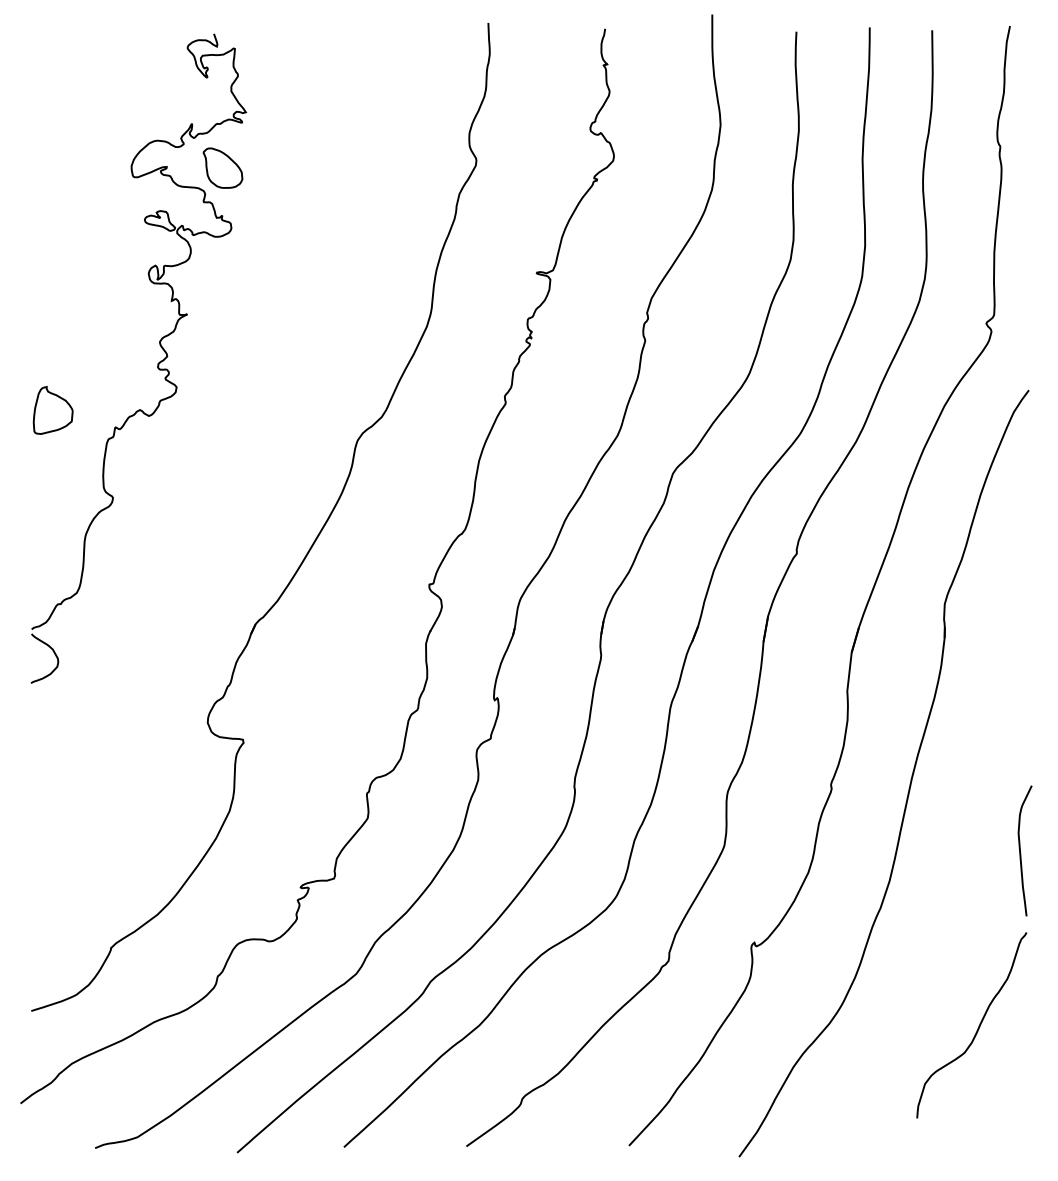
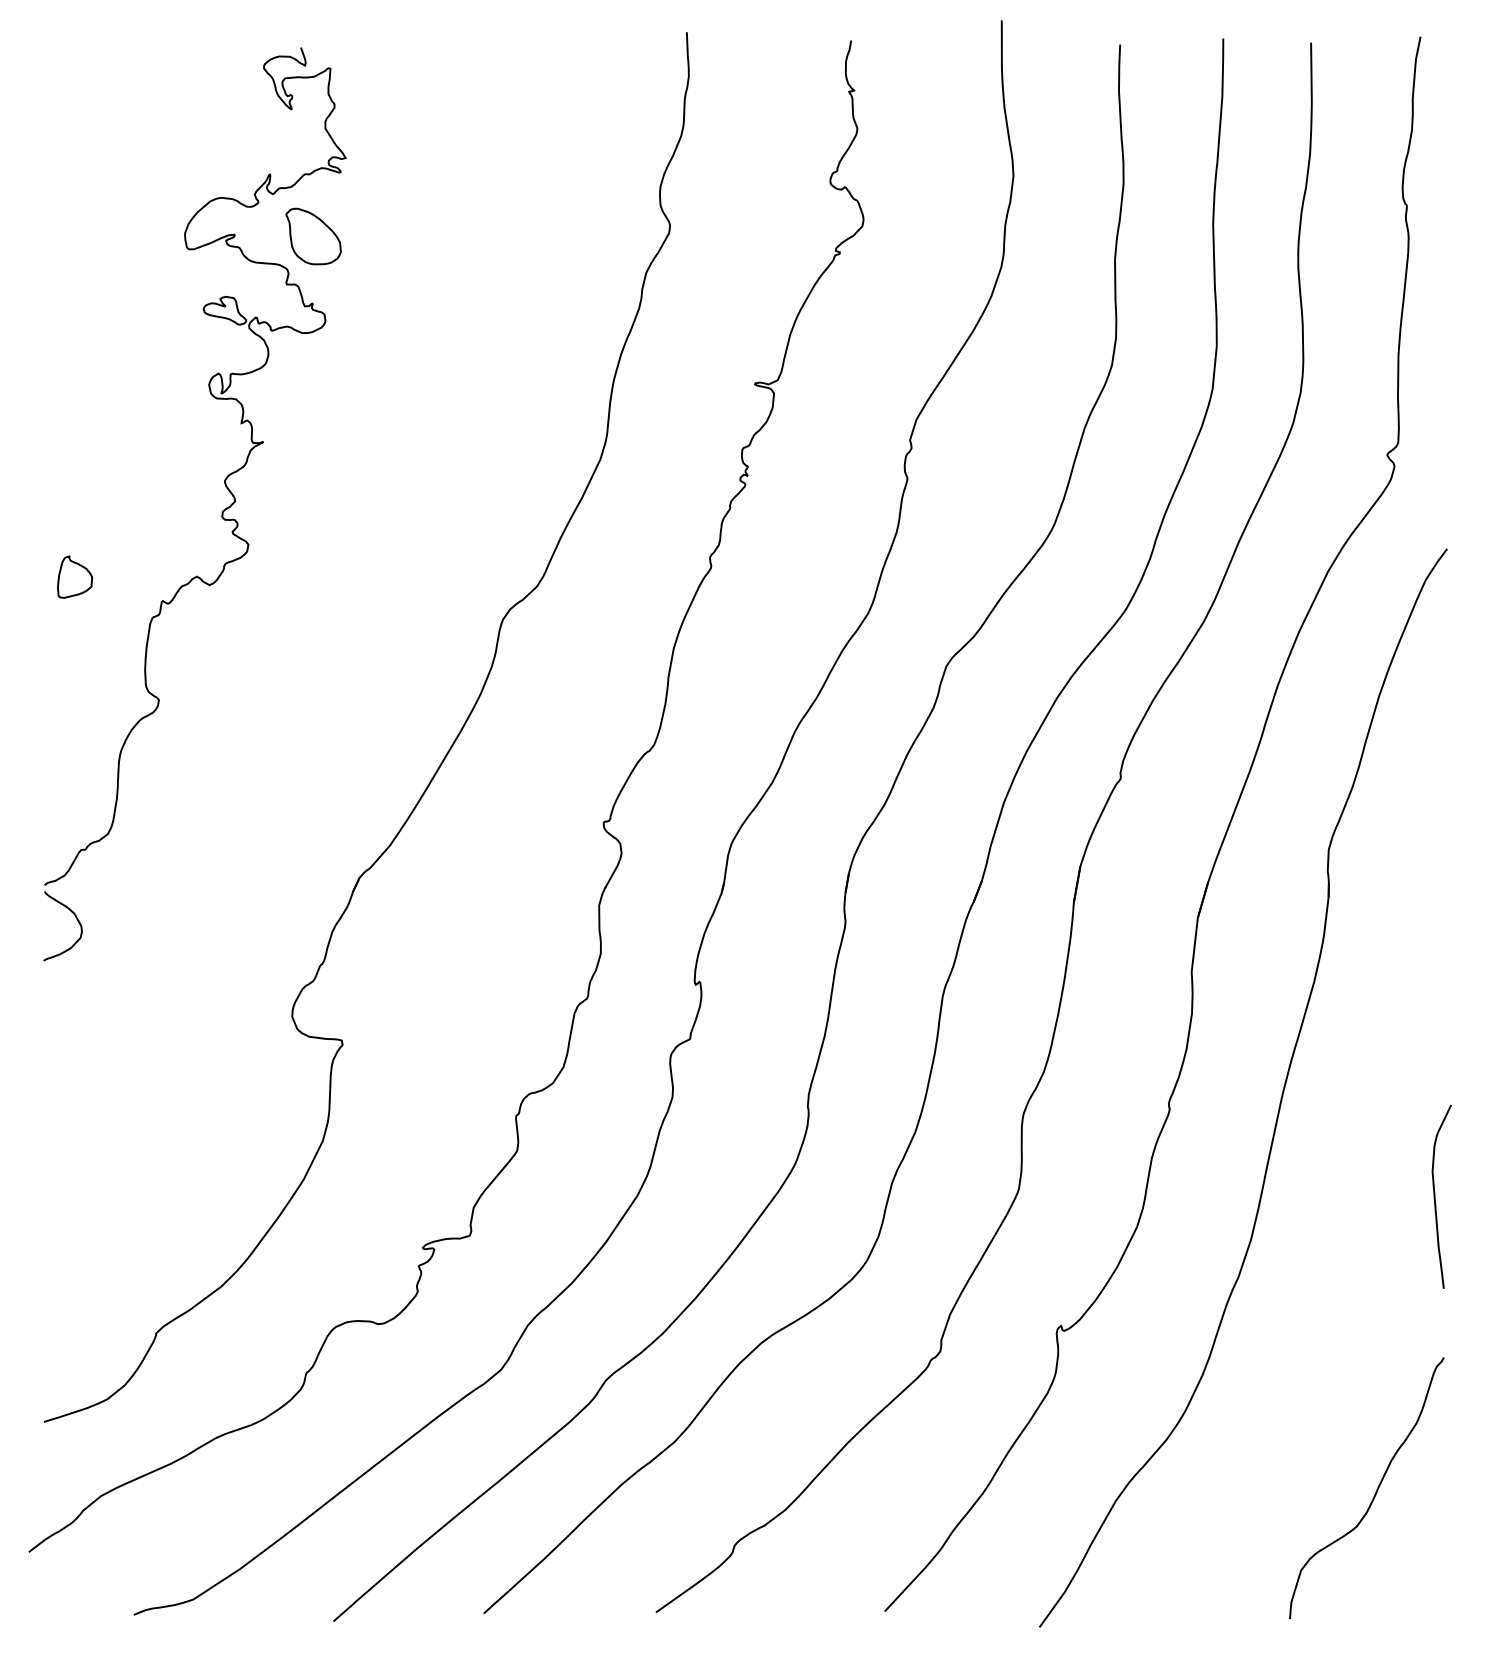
part: (53, 409) -> (75, 576), size x0.62
curve: (977, 1027) -> (1375, 1491), moved

